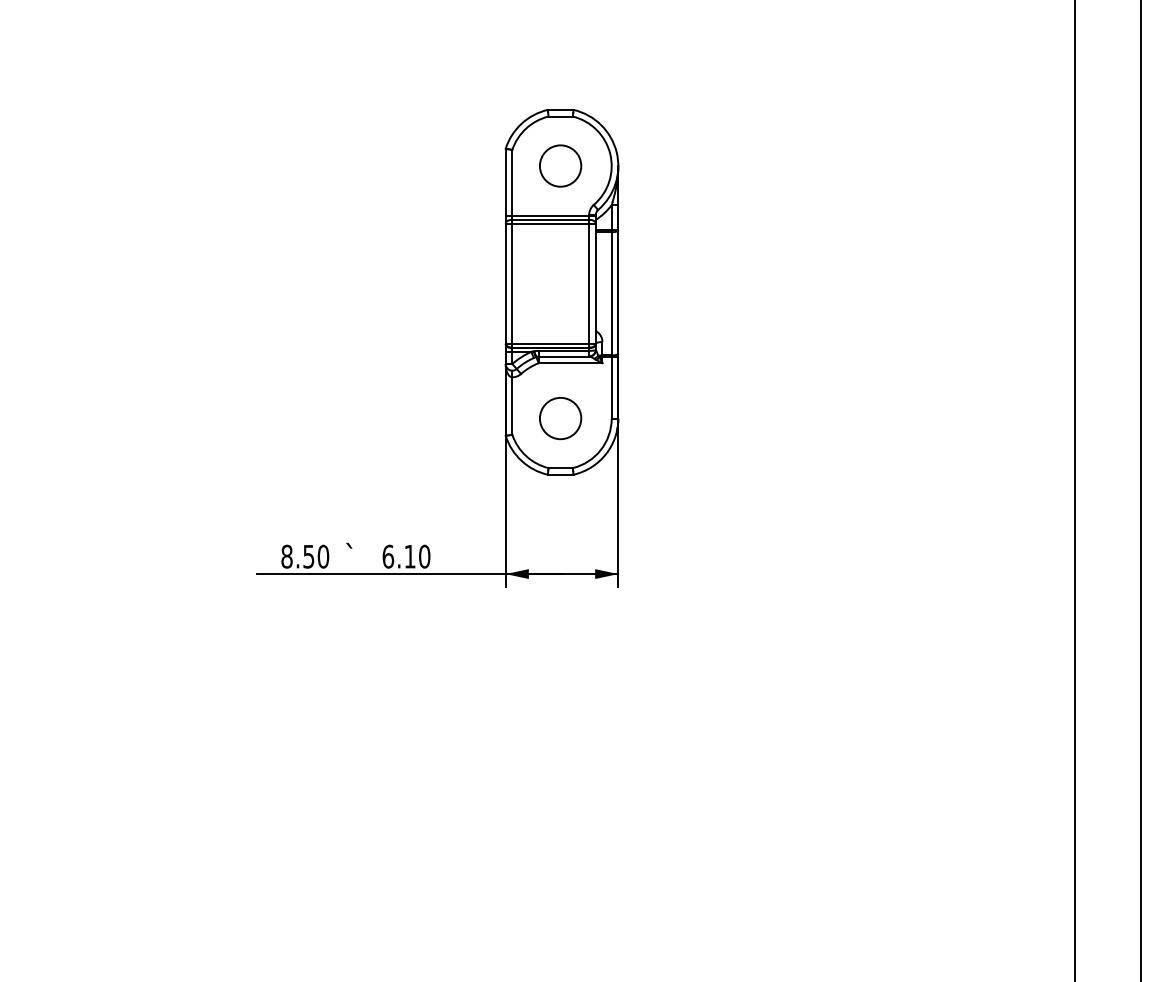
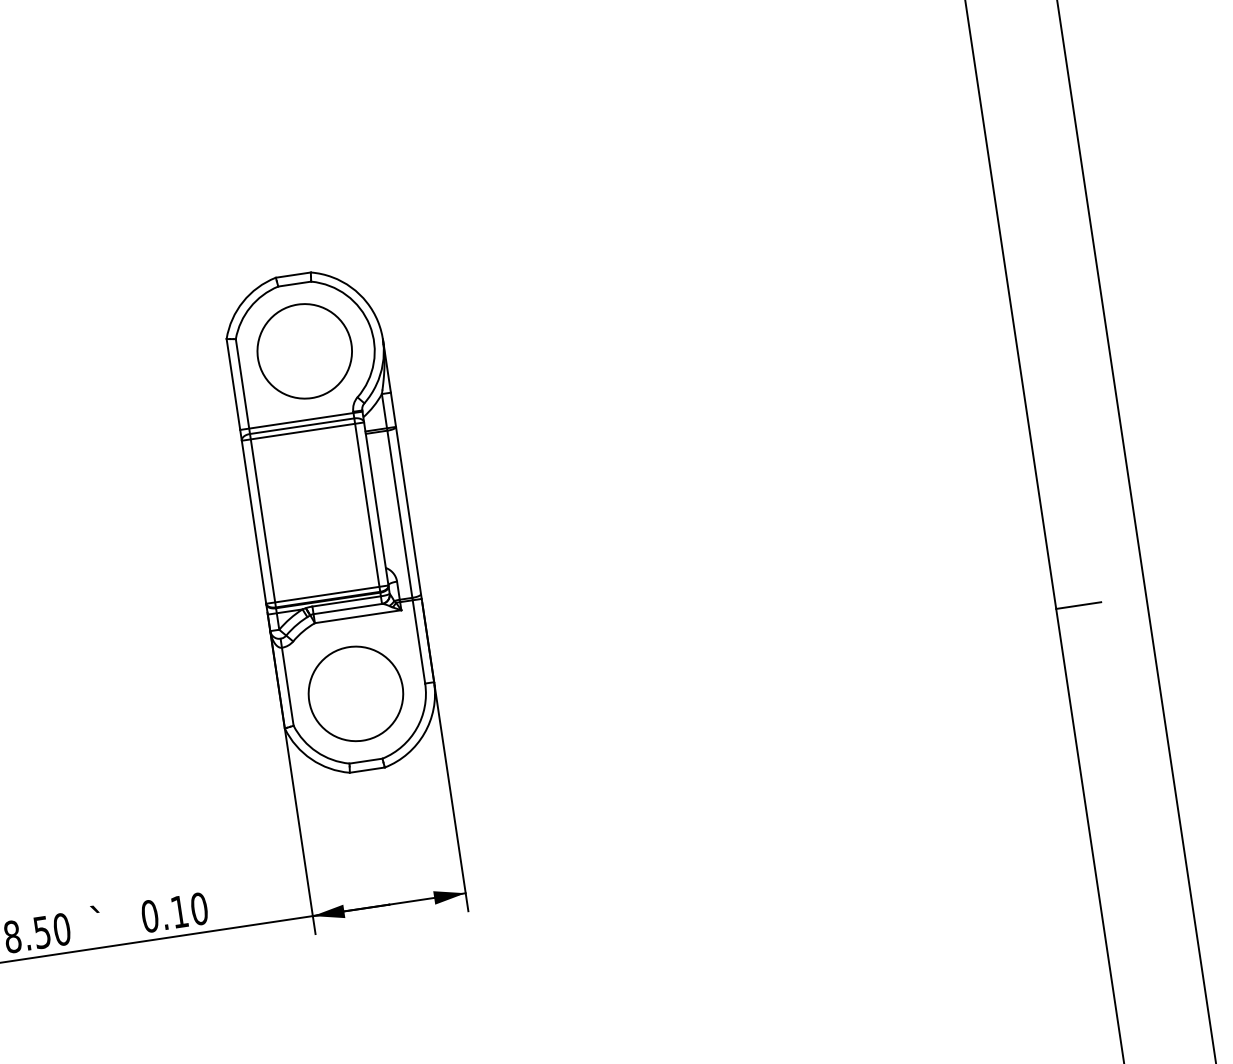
circle: (560, 165) -> (304, 350), size x1.67
circle: (560, 418) -> (355, 693), size x1.67
line: (1090, 432) -> (1077, 605), added
text: (388, 556) -> (150, 915), 6.10 -> 0.10

